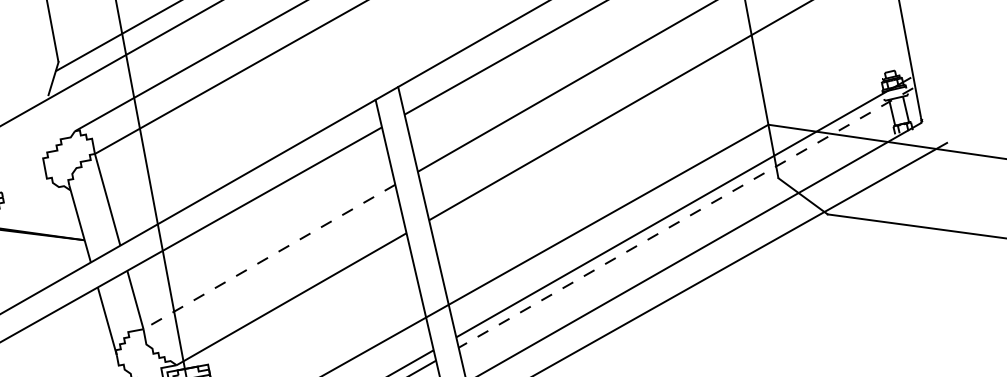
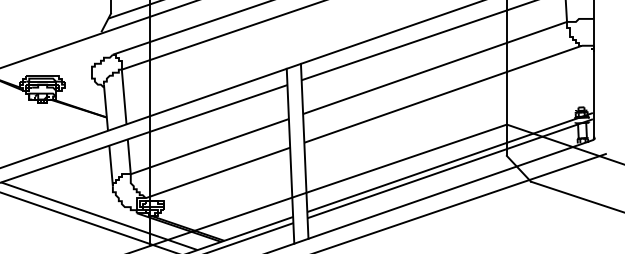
line: (686, 217) -> (450, 168), dashed -> solid
line: (268, 256) -> (209, 146), dashed -> solid

